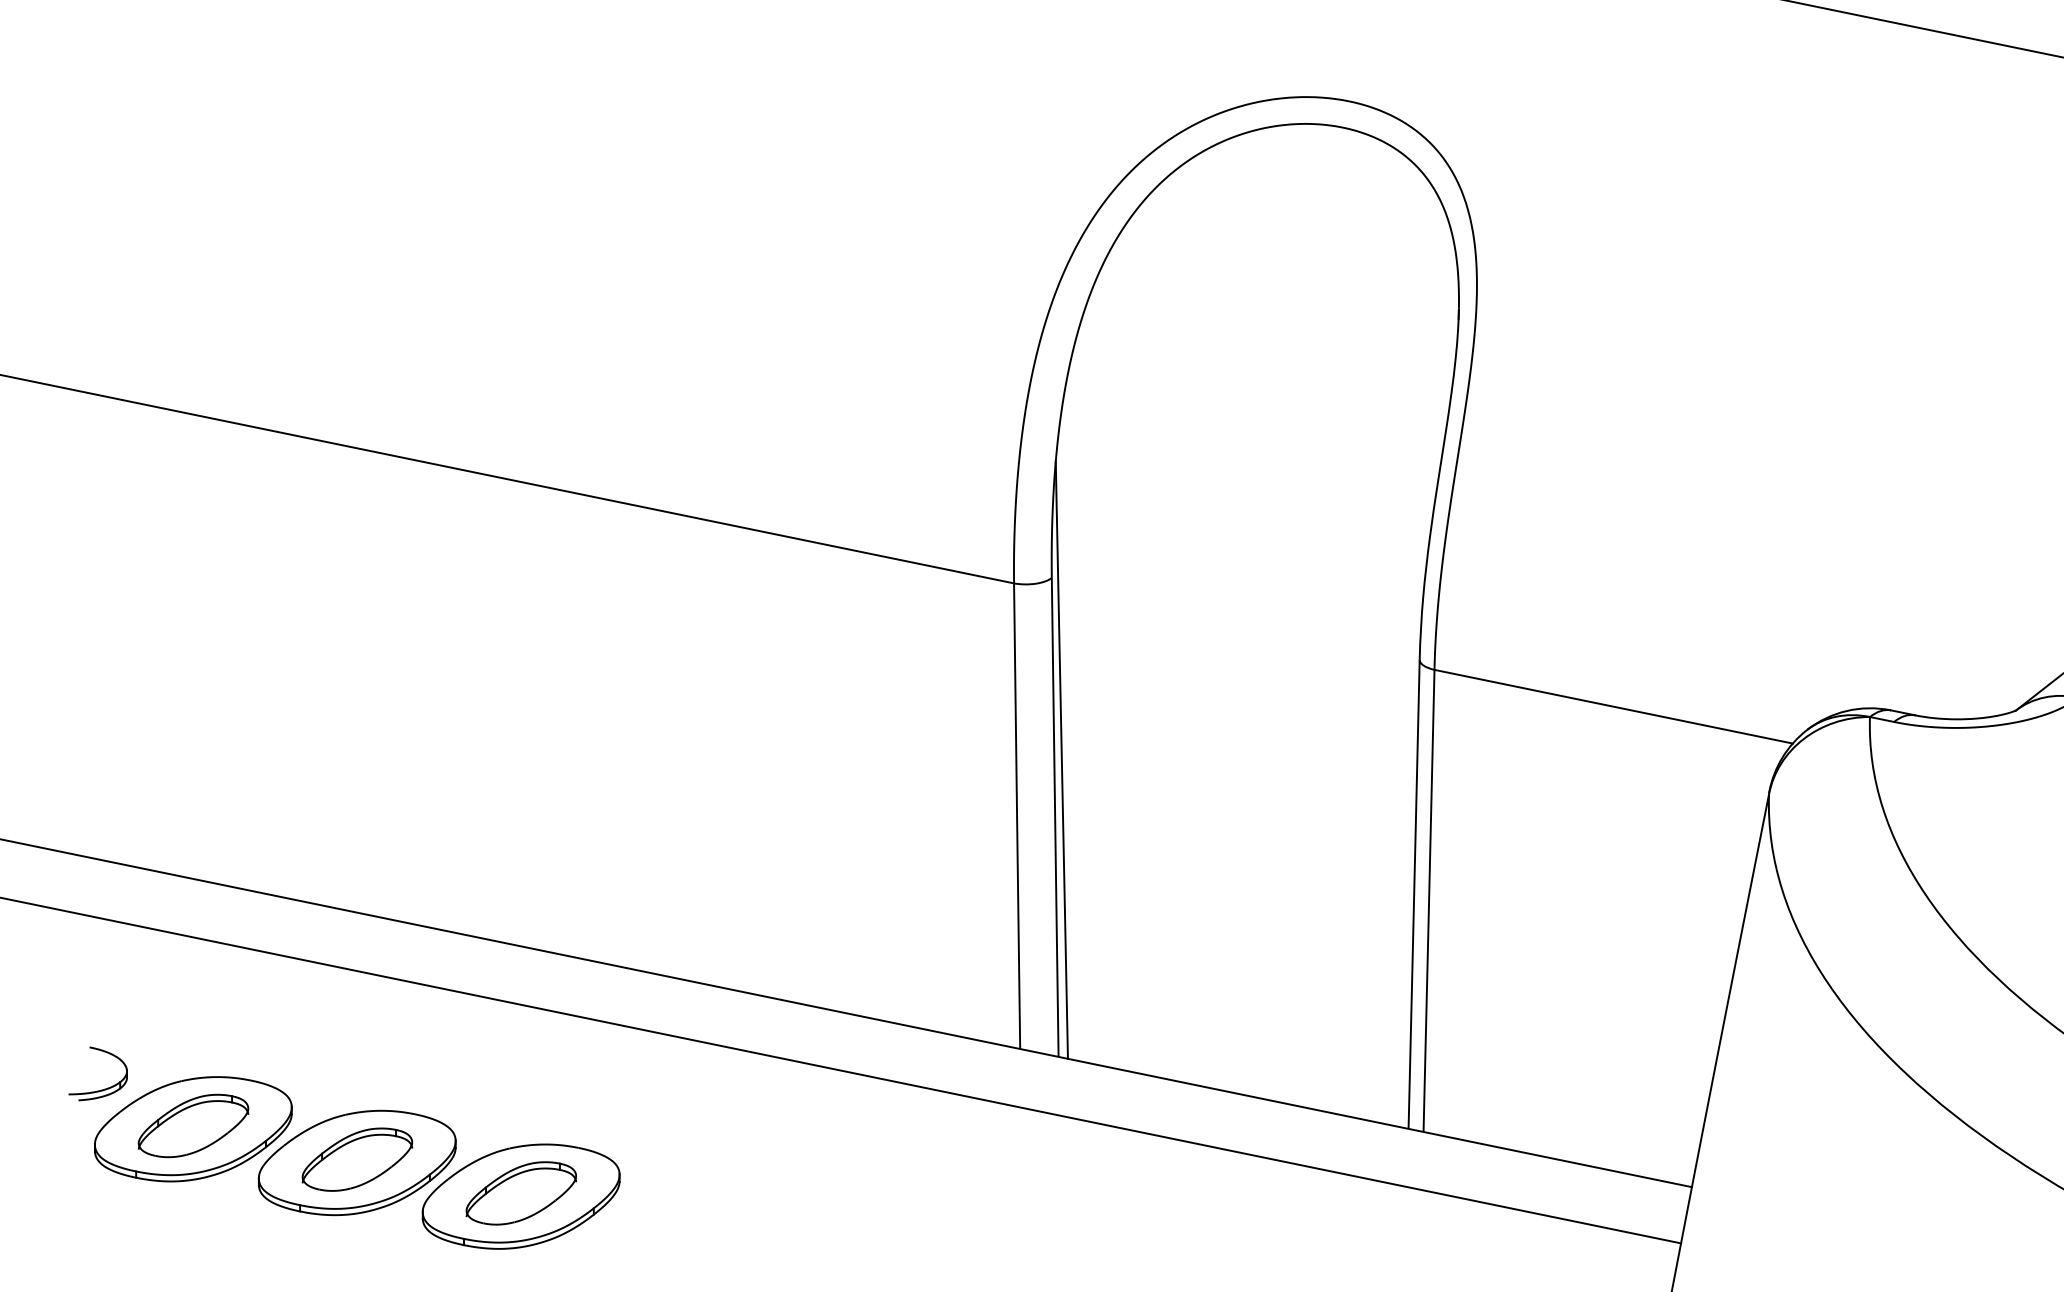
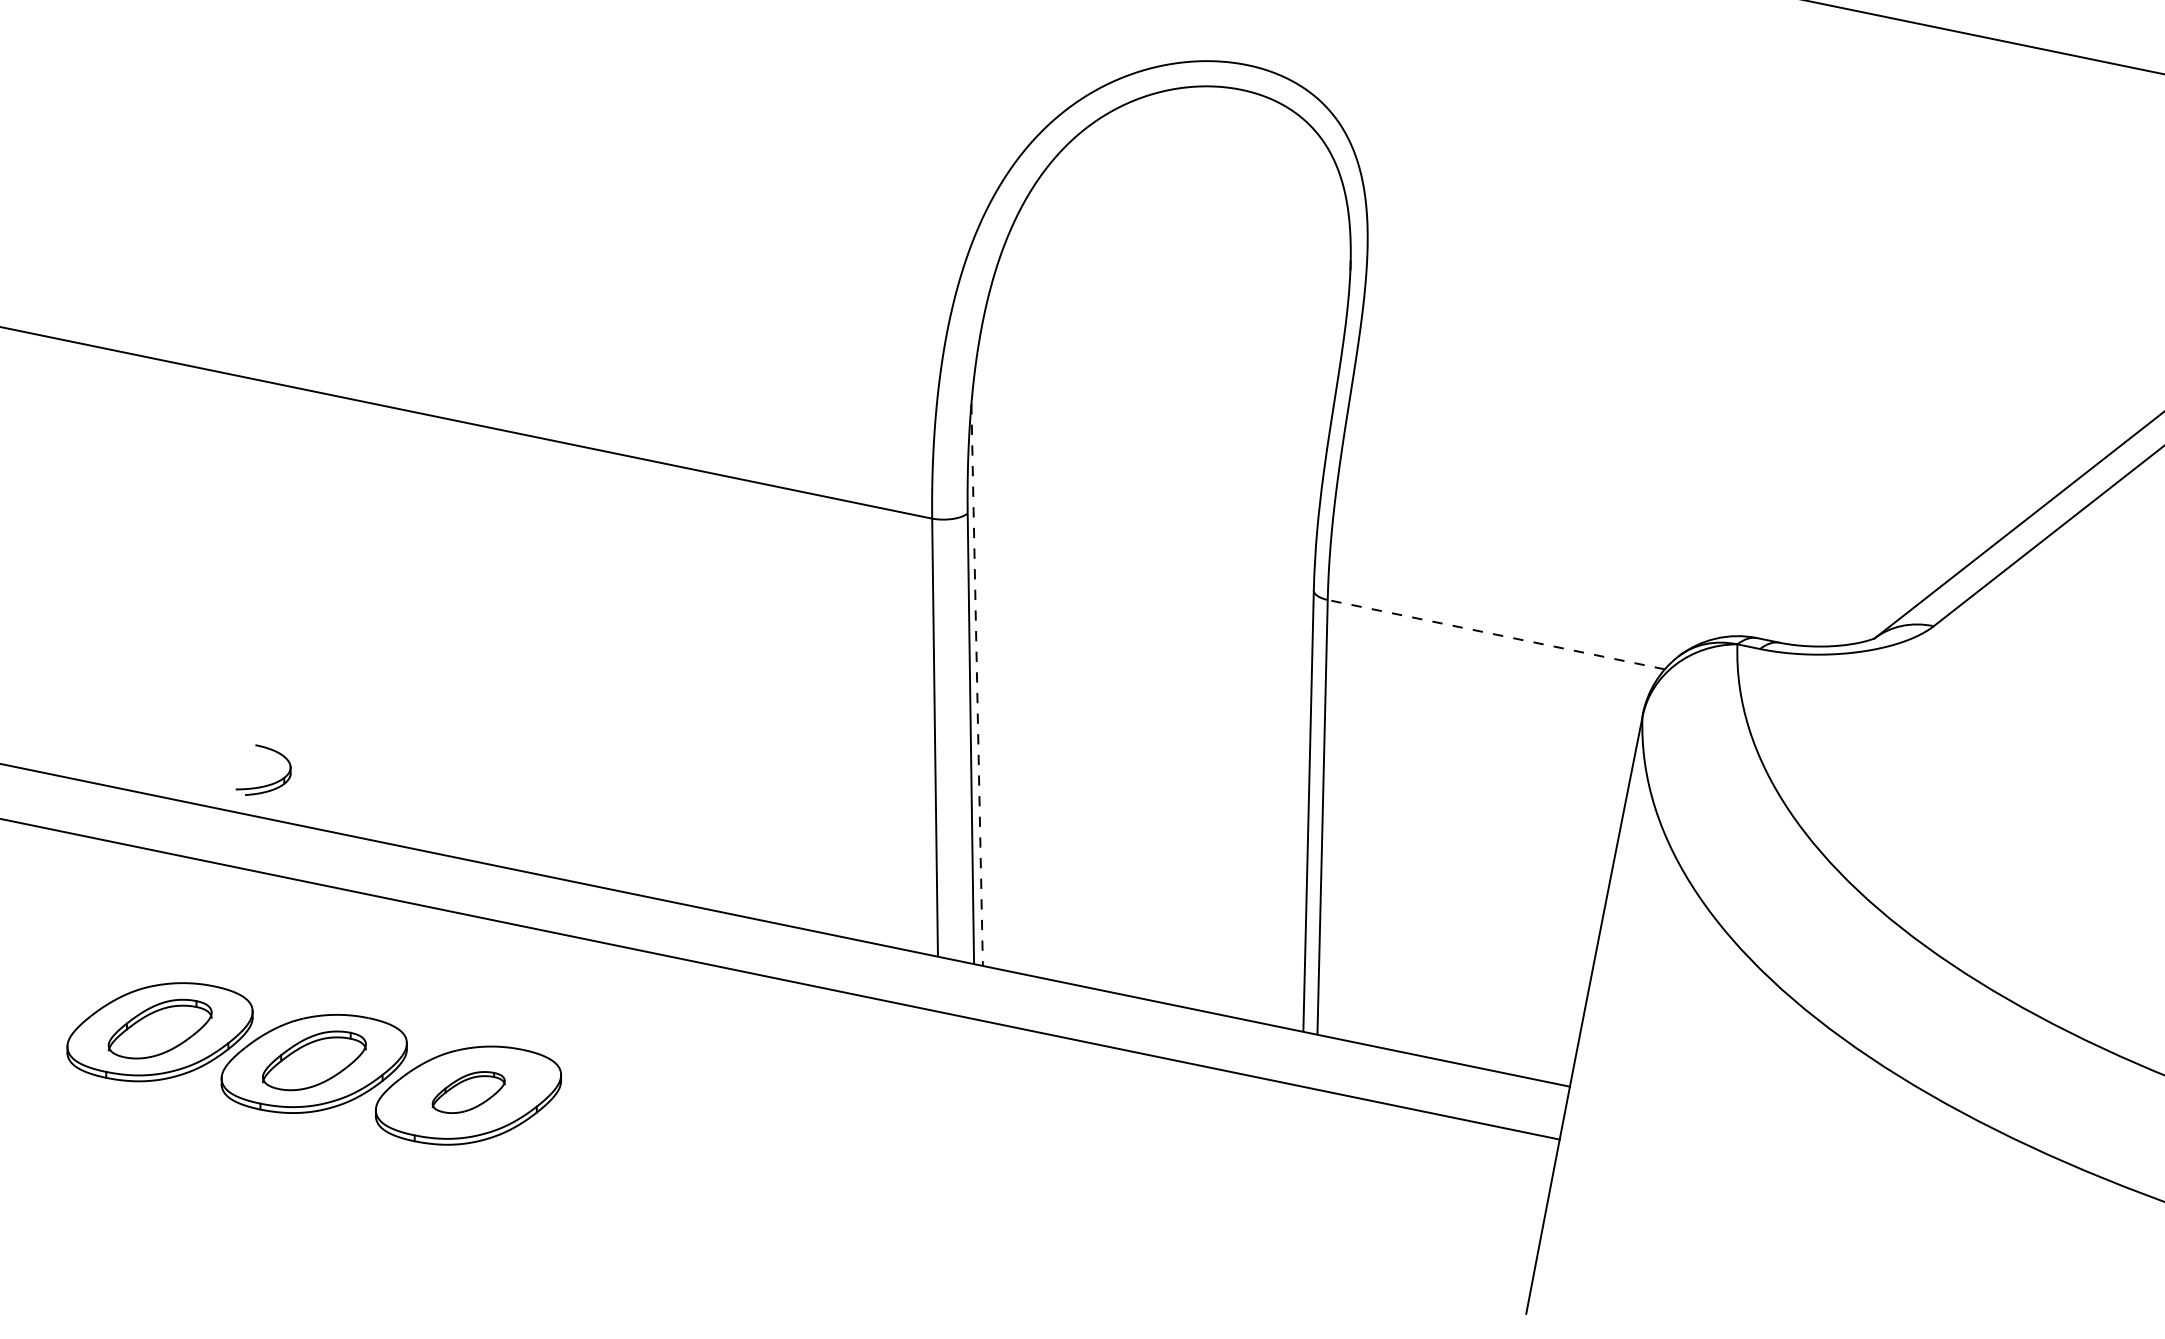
line: (1612, 706) -> (1495, 634), solid -> dashed
line: (1062, 760) -> (977, 685), solid -> dashed
part: (102, 1089) -> (267, 784), moved
part: (521, 1193) -> (468, 1092), size x0.7

